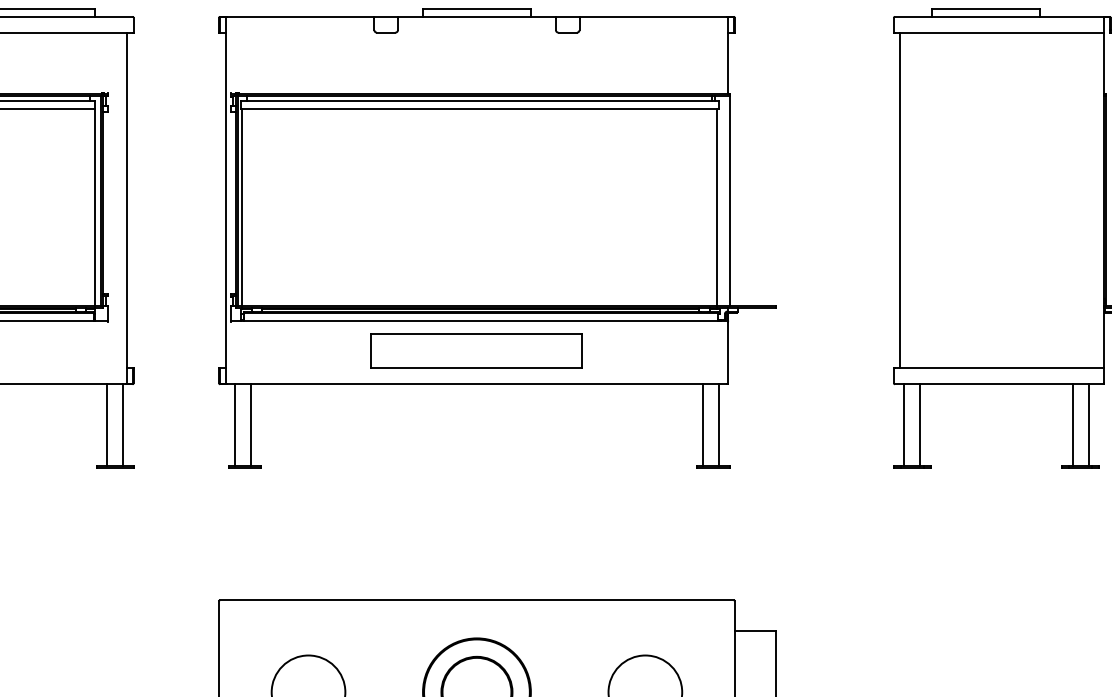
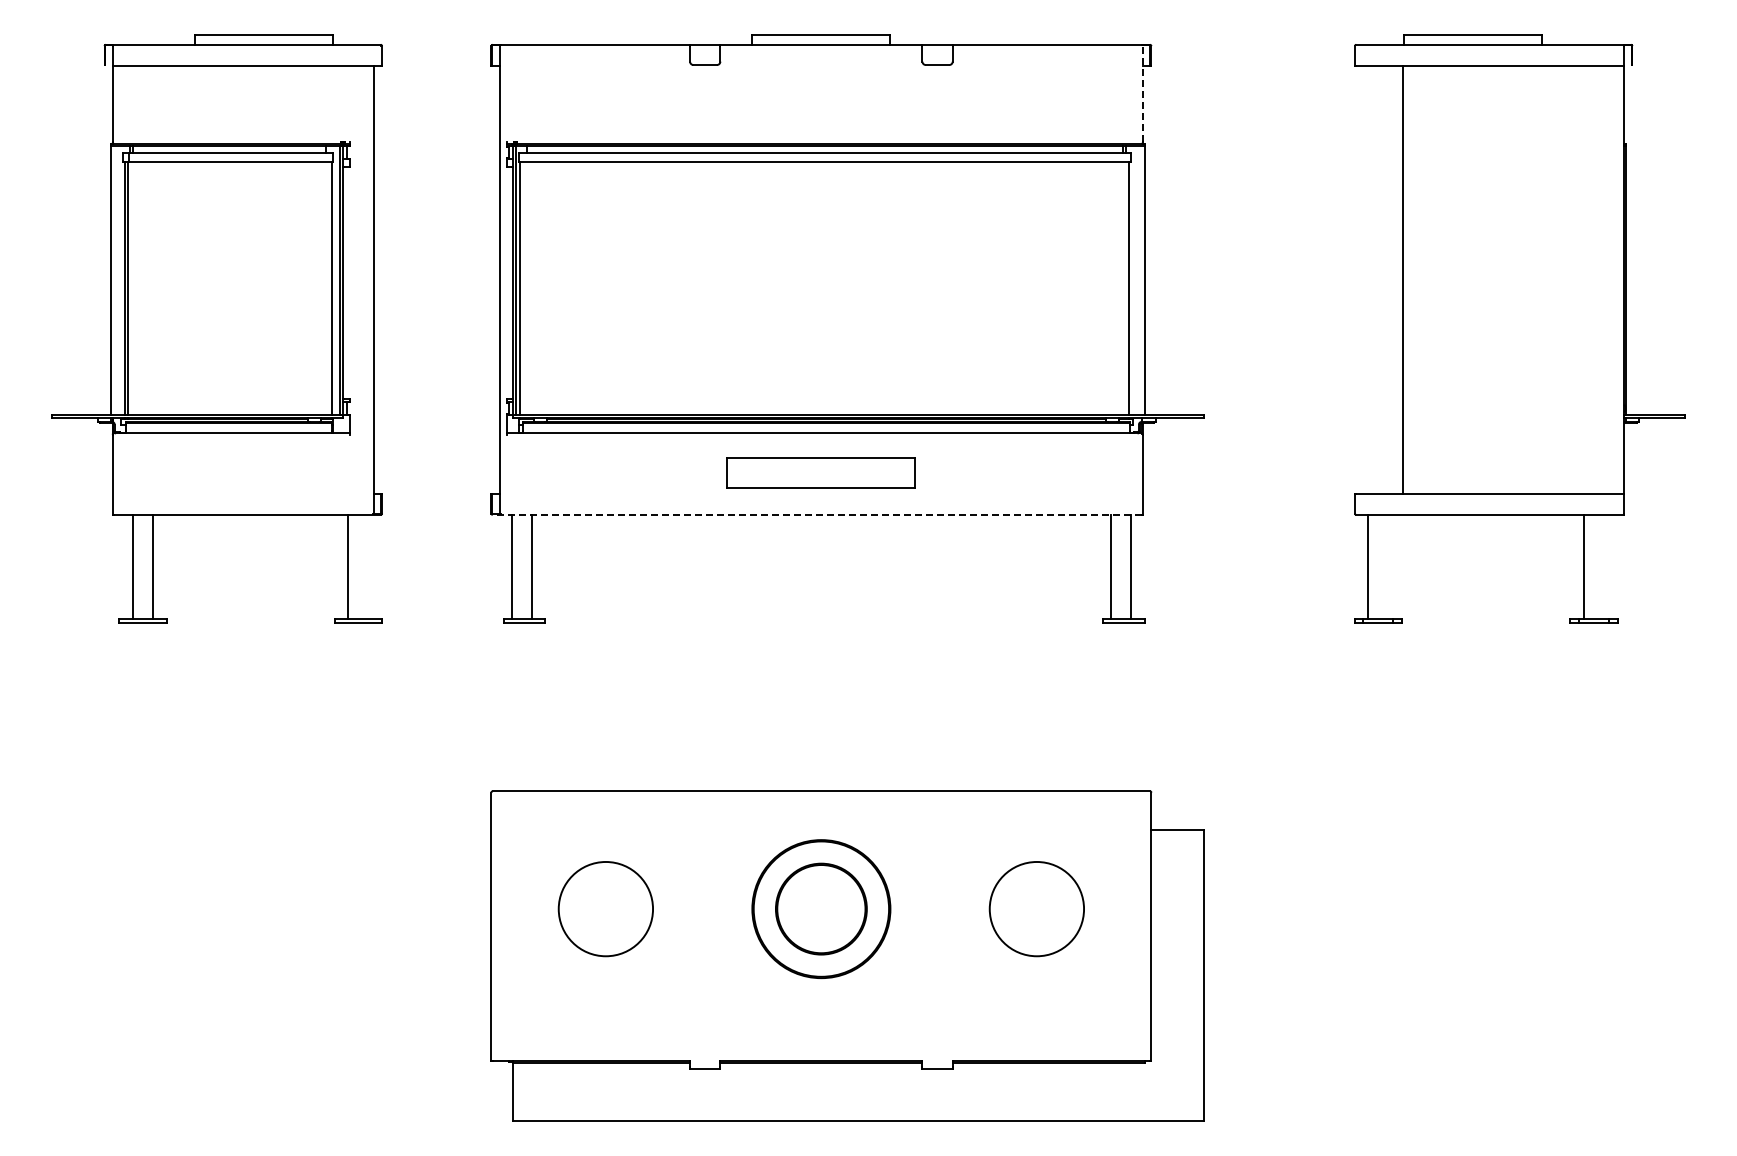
line: (727, 54) -> (1142, 93), solid -> dashed
line: (900, 200) -> (1403, 279), moved
part: (476, 351) -> (820, 472), size x0.7
line: (473, 383) -> (816, 514), solid -> dashed
line: (123, 424) -> (368, 566), removed
line: (920, 424) -> (1388, 566), removed
line: (1088, 424) -> (1604, 566), removed

